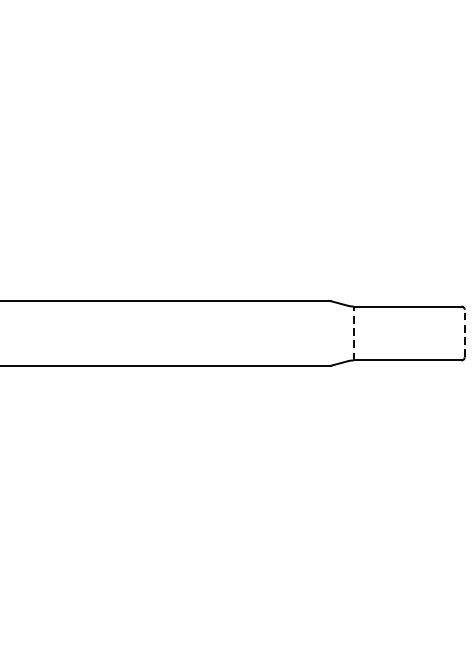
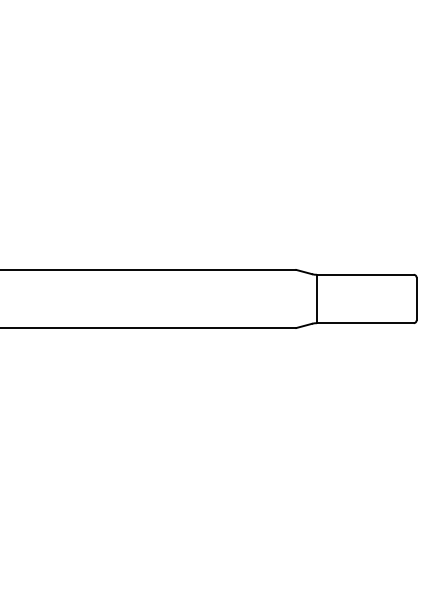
line: (353, 332) -> (316, 298), dashed -> solid
line: (464, 332) -> (416, 298), dashed -> solid

